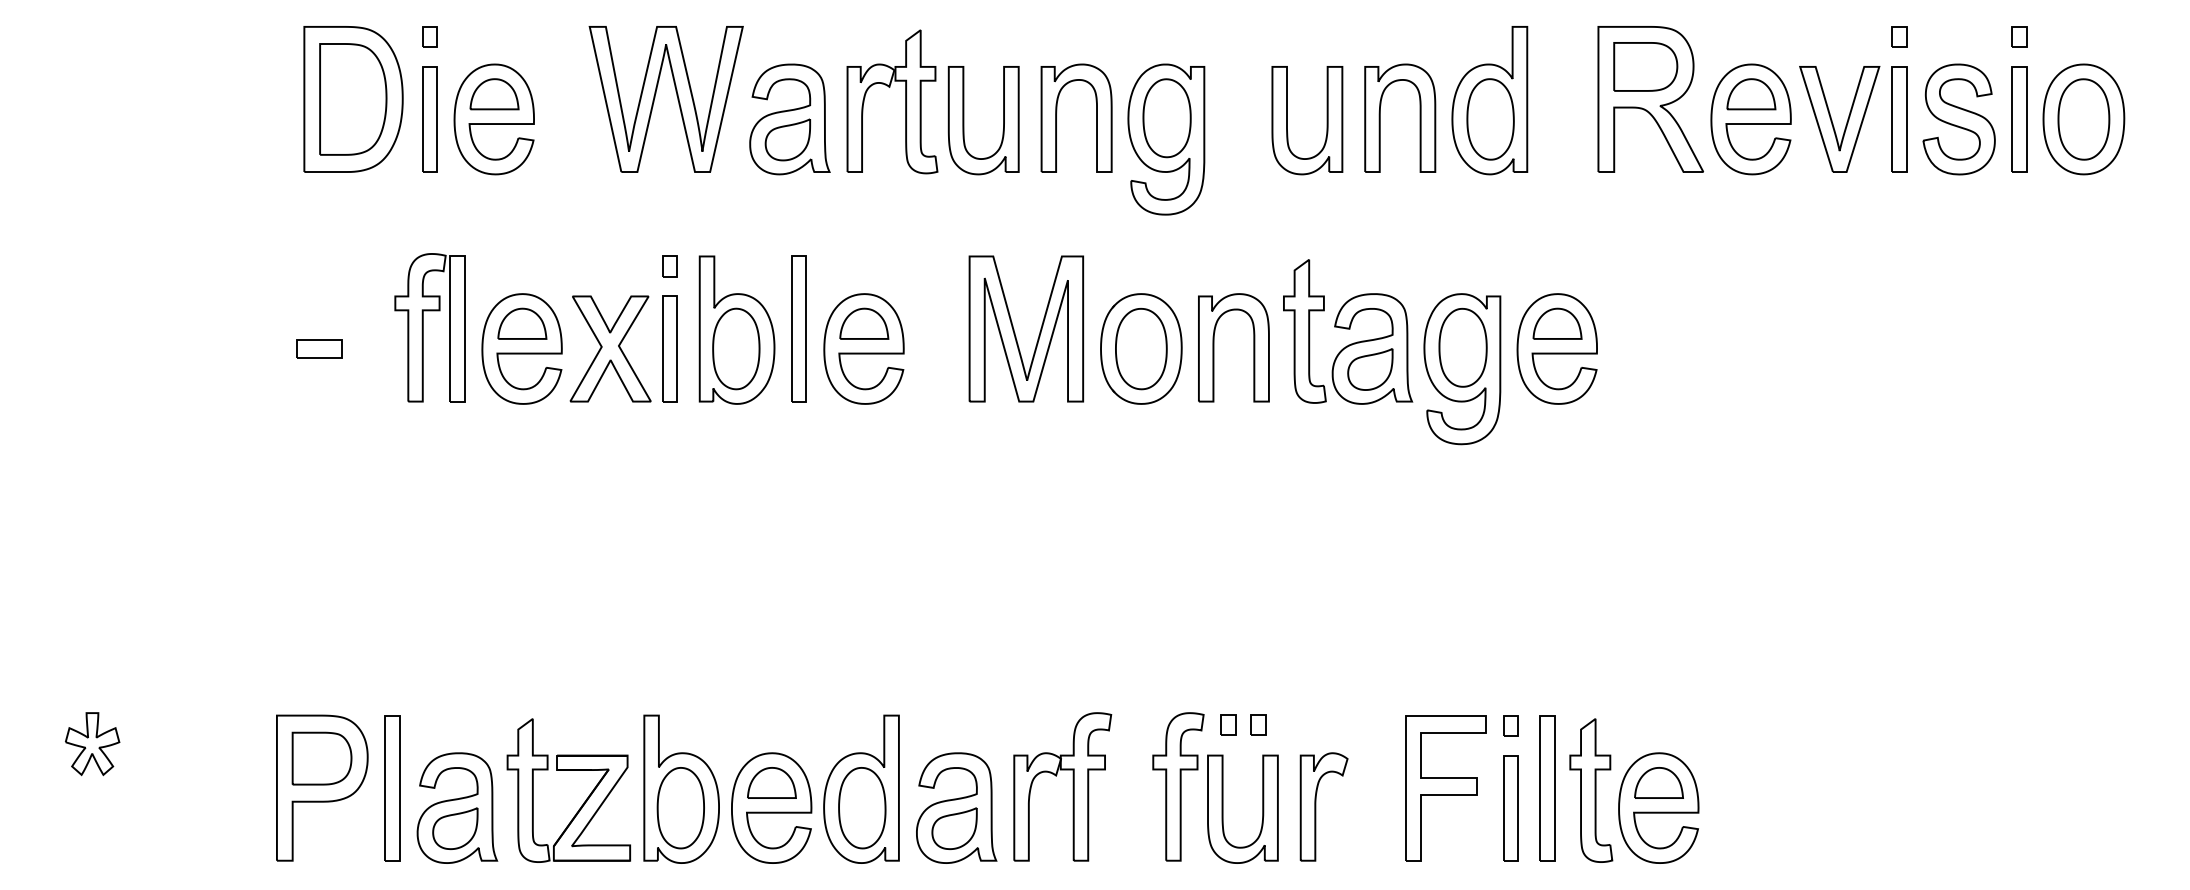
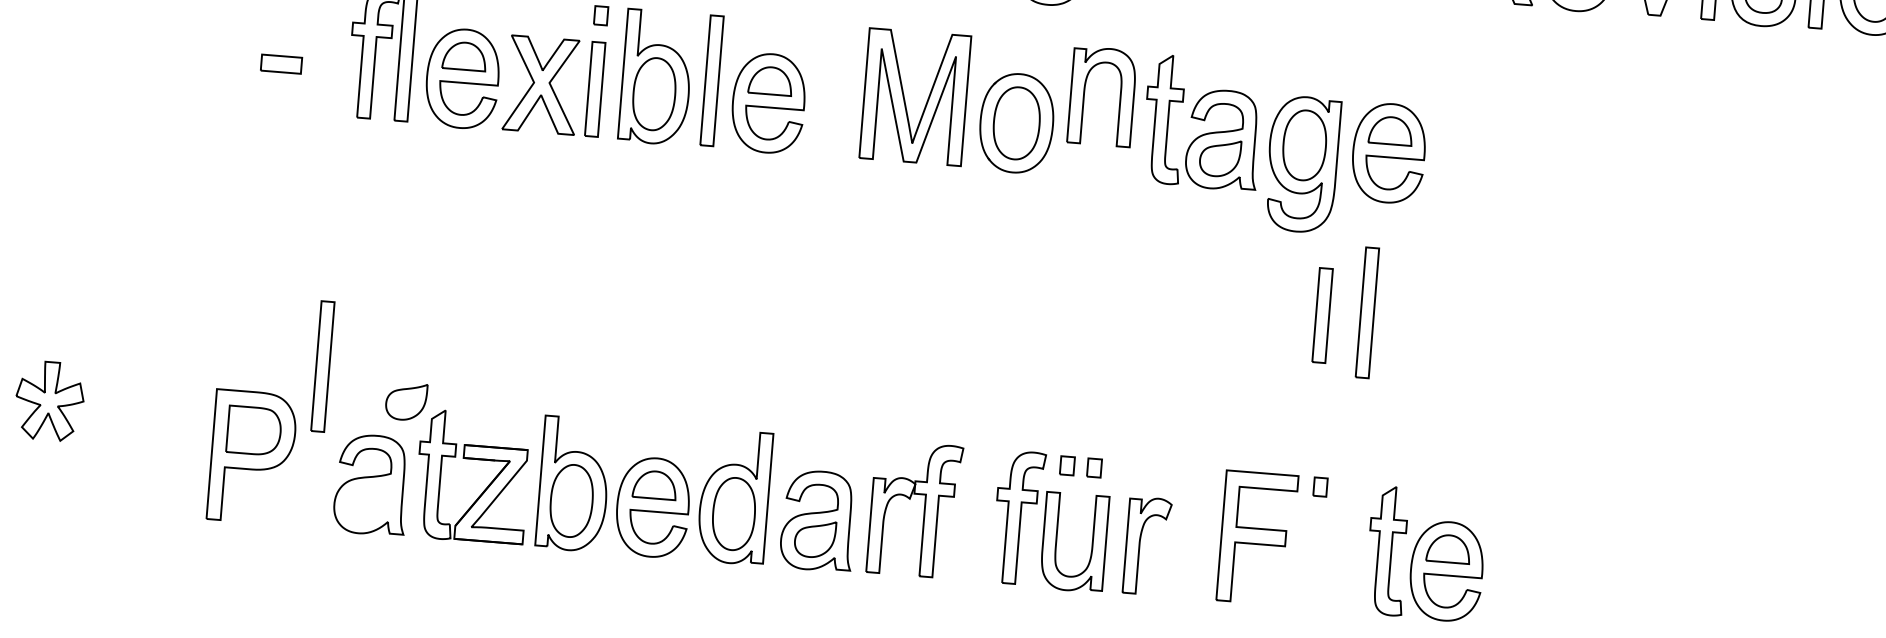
part: (1214, 347) -> (1084, 95), moved
part: (92, 744) -> (49, 401), size x1.4
part: (392, 788) -> (322, 366), moved
part: (1547, 788) -> (1367, 313), moved
part: (1510, 808) -> (1321, 315), moved
part: (455, 828) -> (406, 401), moved

